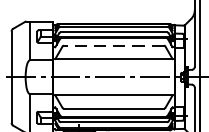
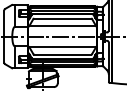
line: (113, 45) -> (62, 18), dashed -> solid

